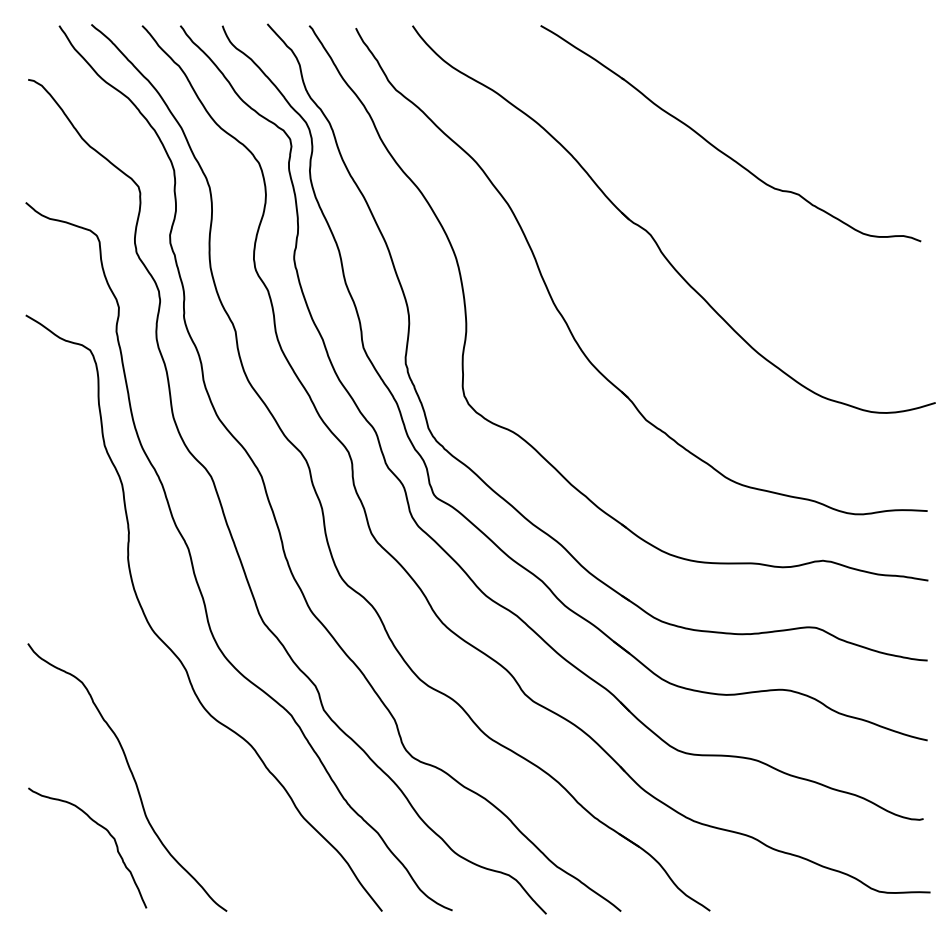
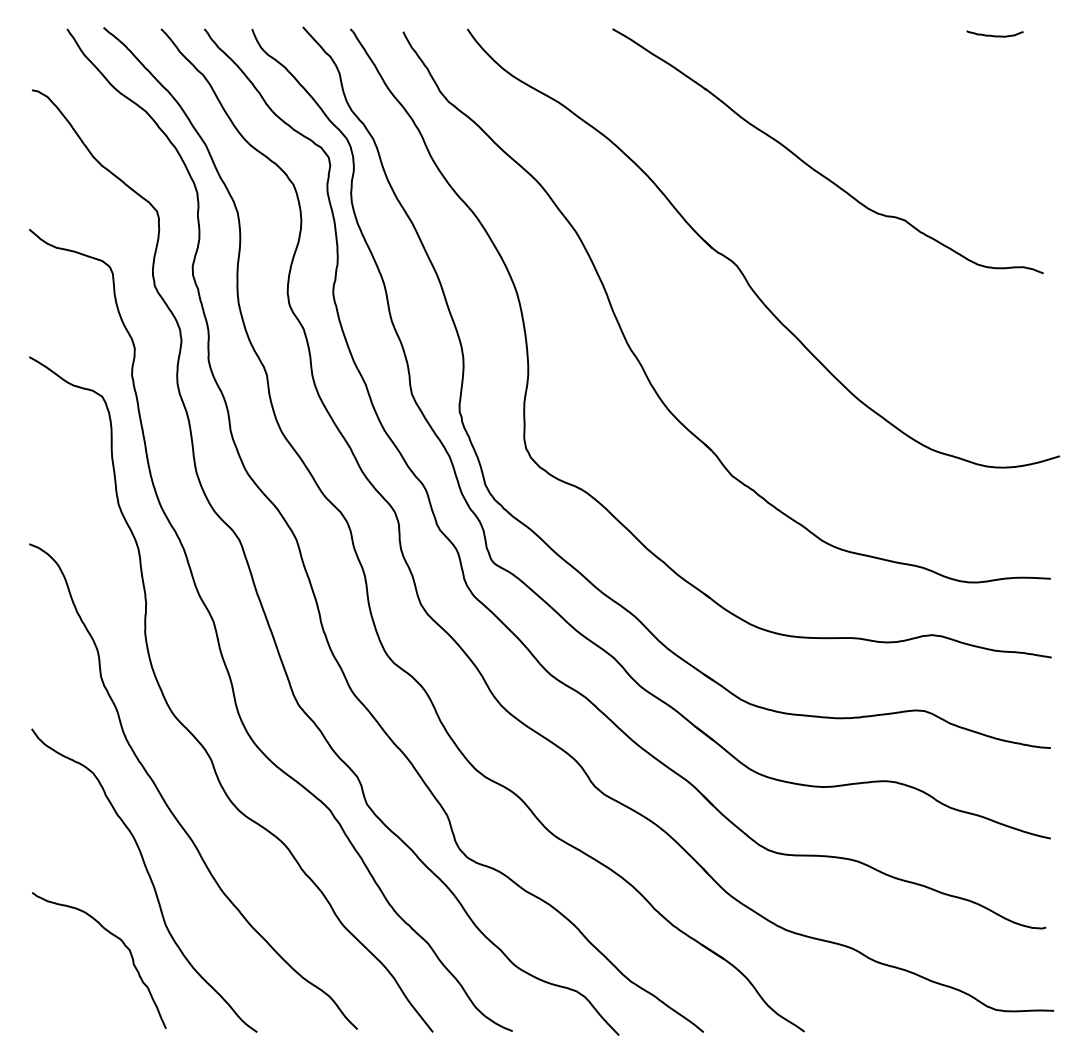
curve: (877, 31) -> (994, 35), added
curve: (146, 706) -> (165, 800), added

